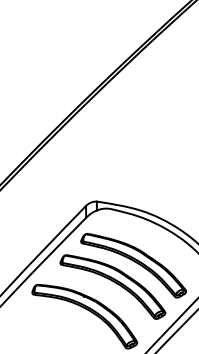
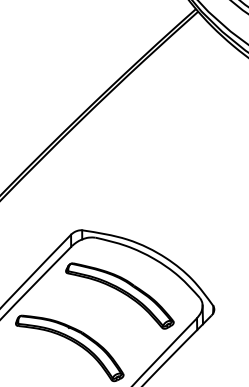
part: (112, 286) -> (98, 317), removed

